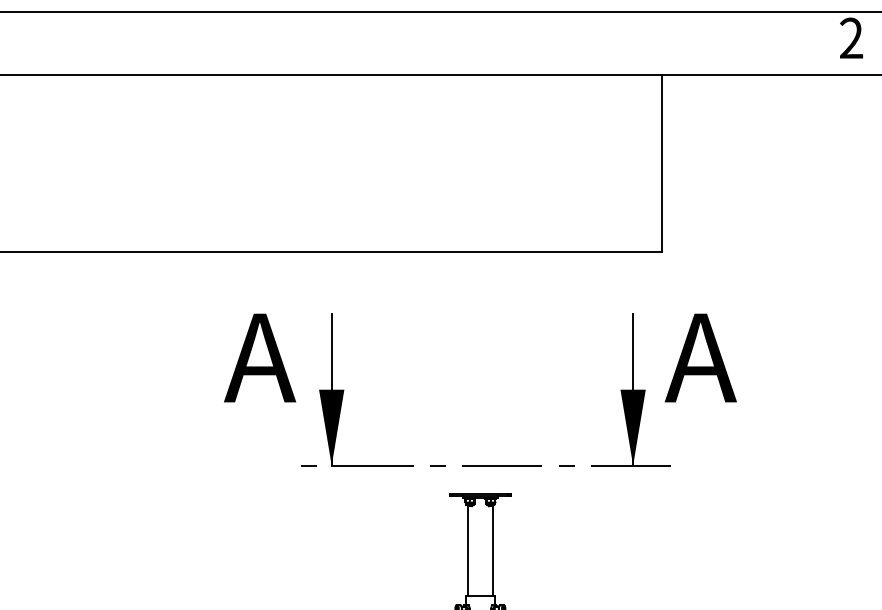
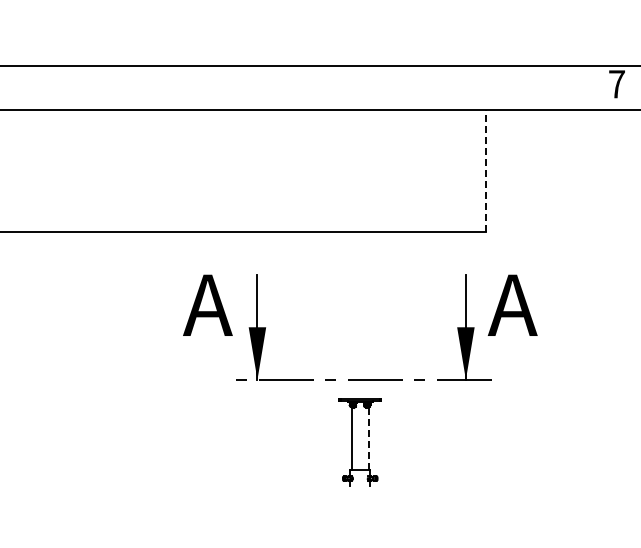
text: (850, 38) -> (616, 84), 2 -> 7
line: (661, 162) -> (485, 170), solid -> dashed
line: (492, 550) -> (368, 438), solid -> dashed

